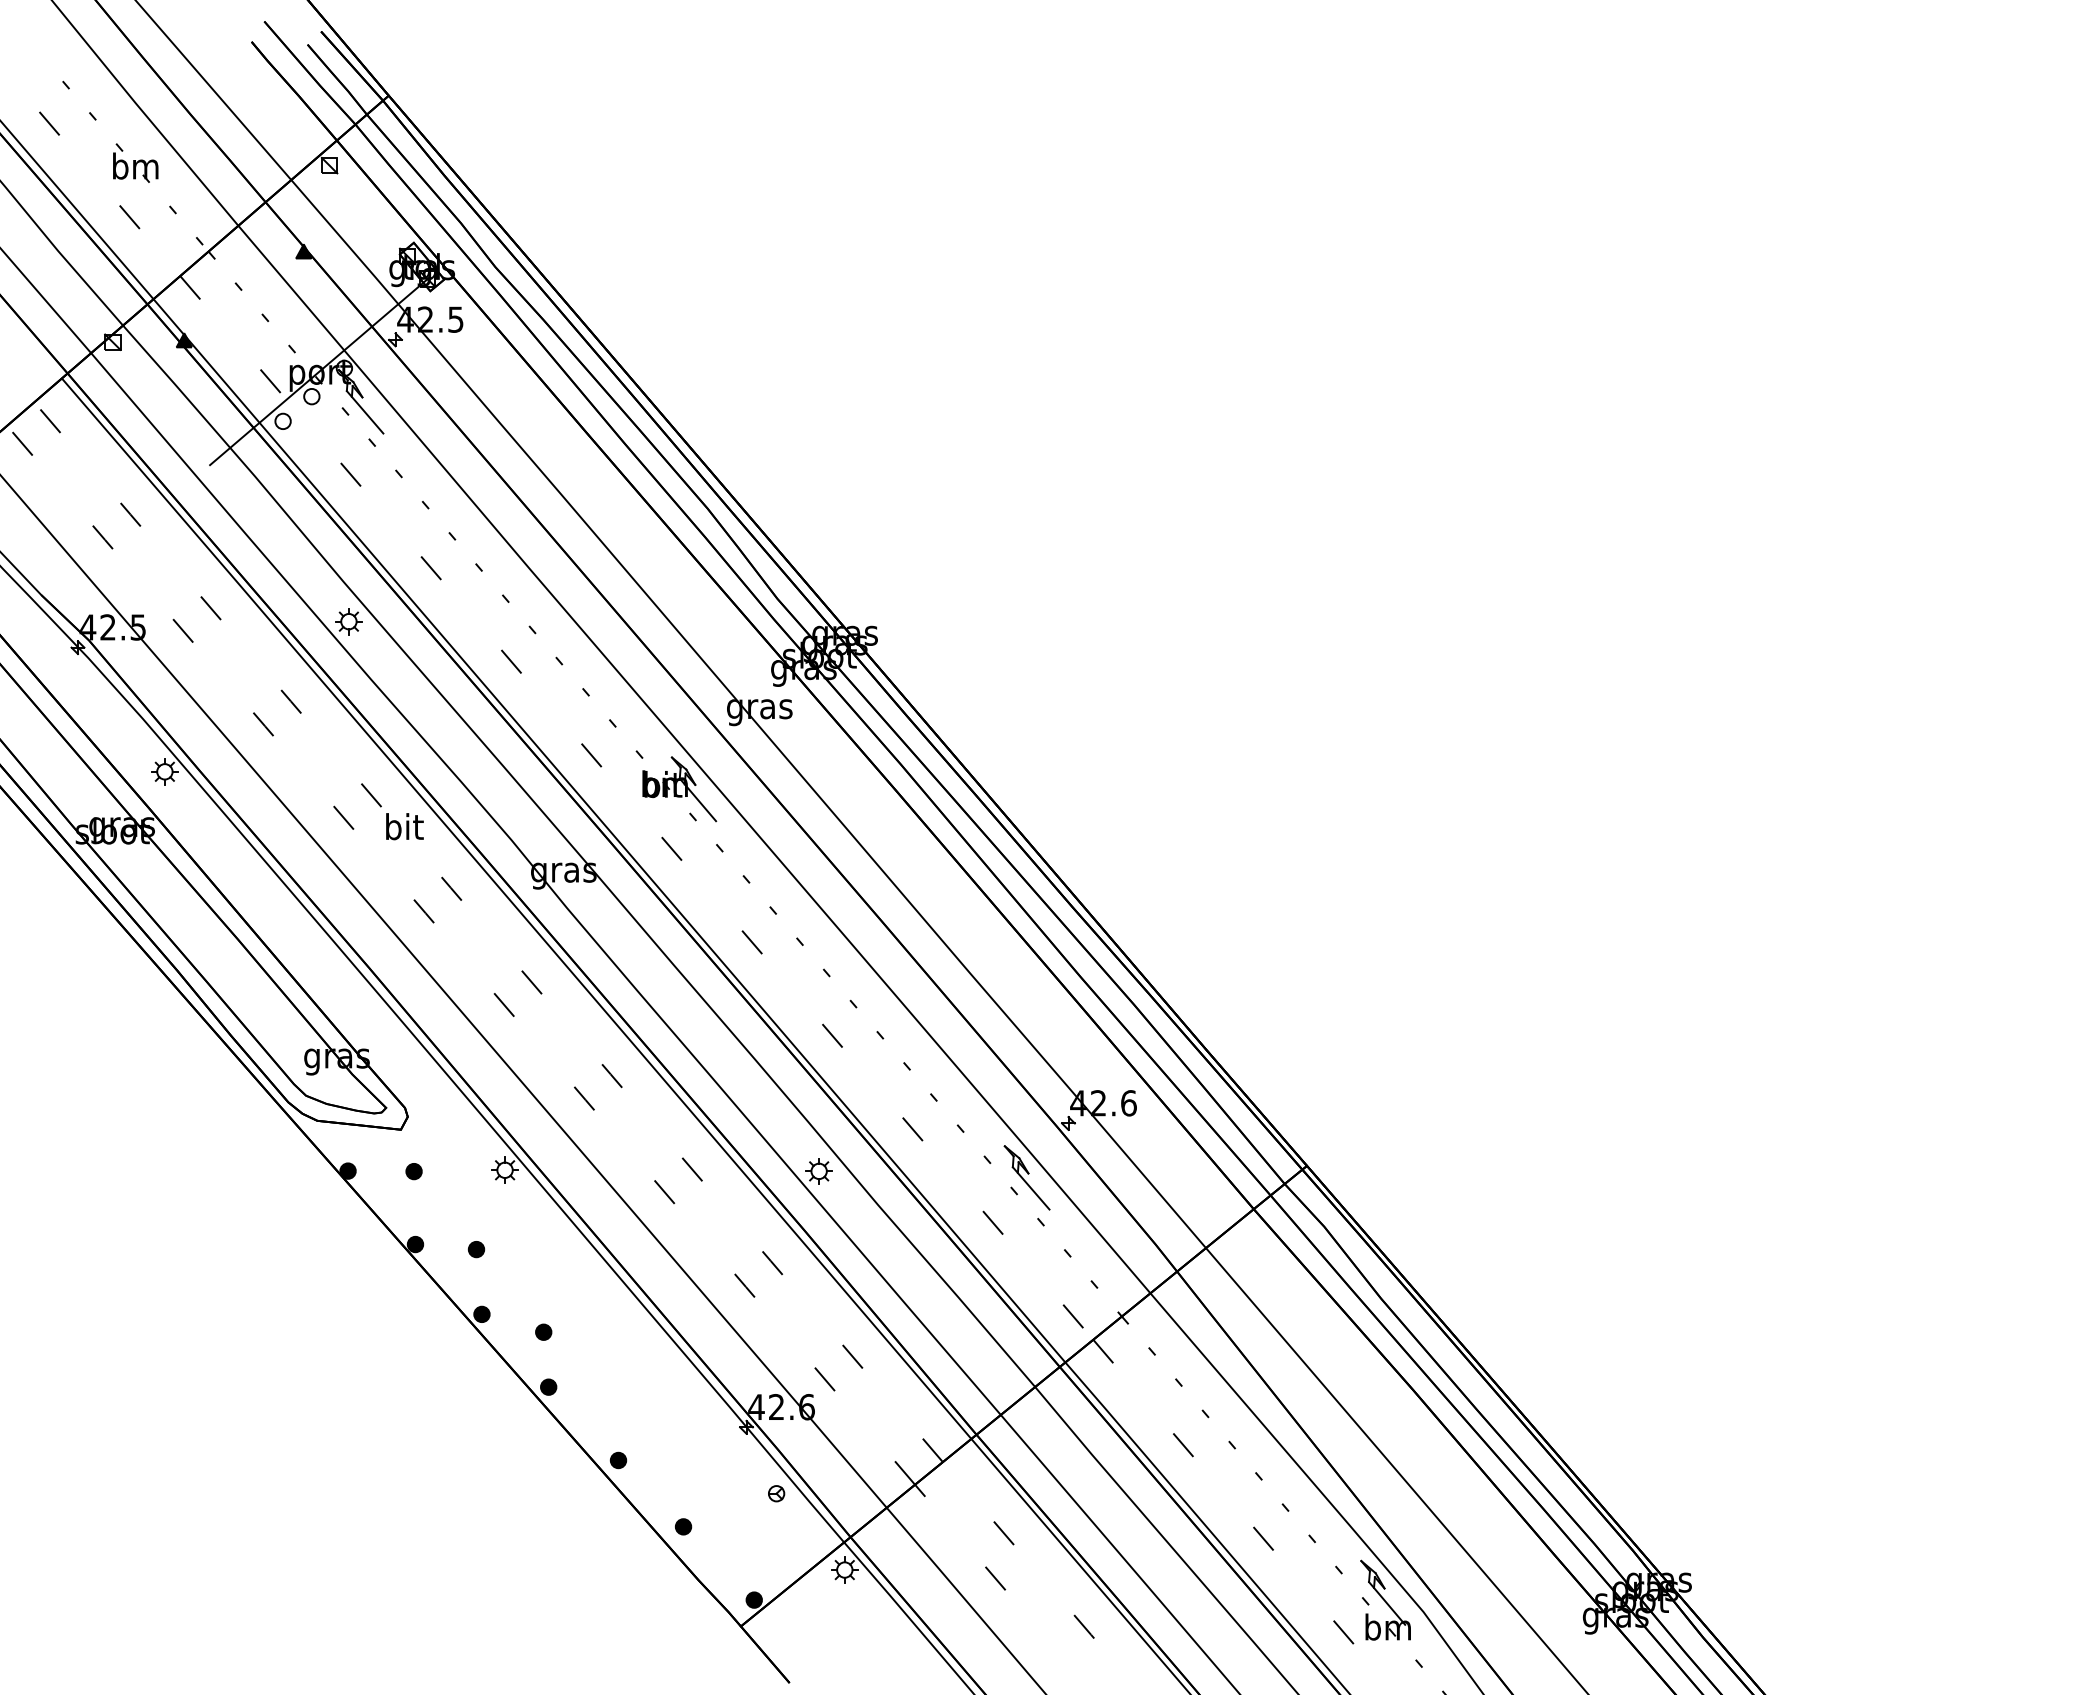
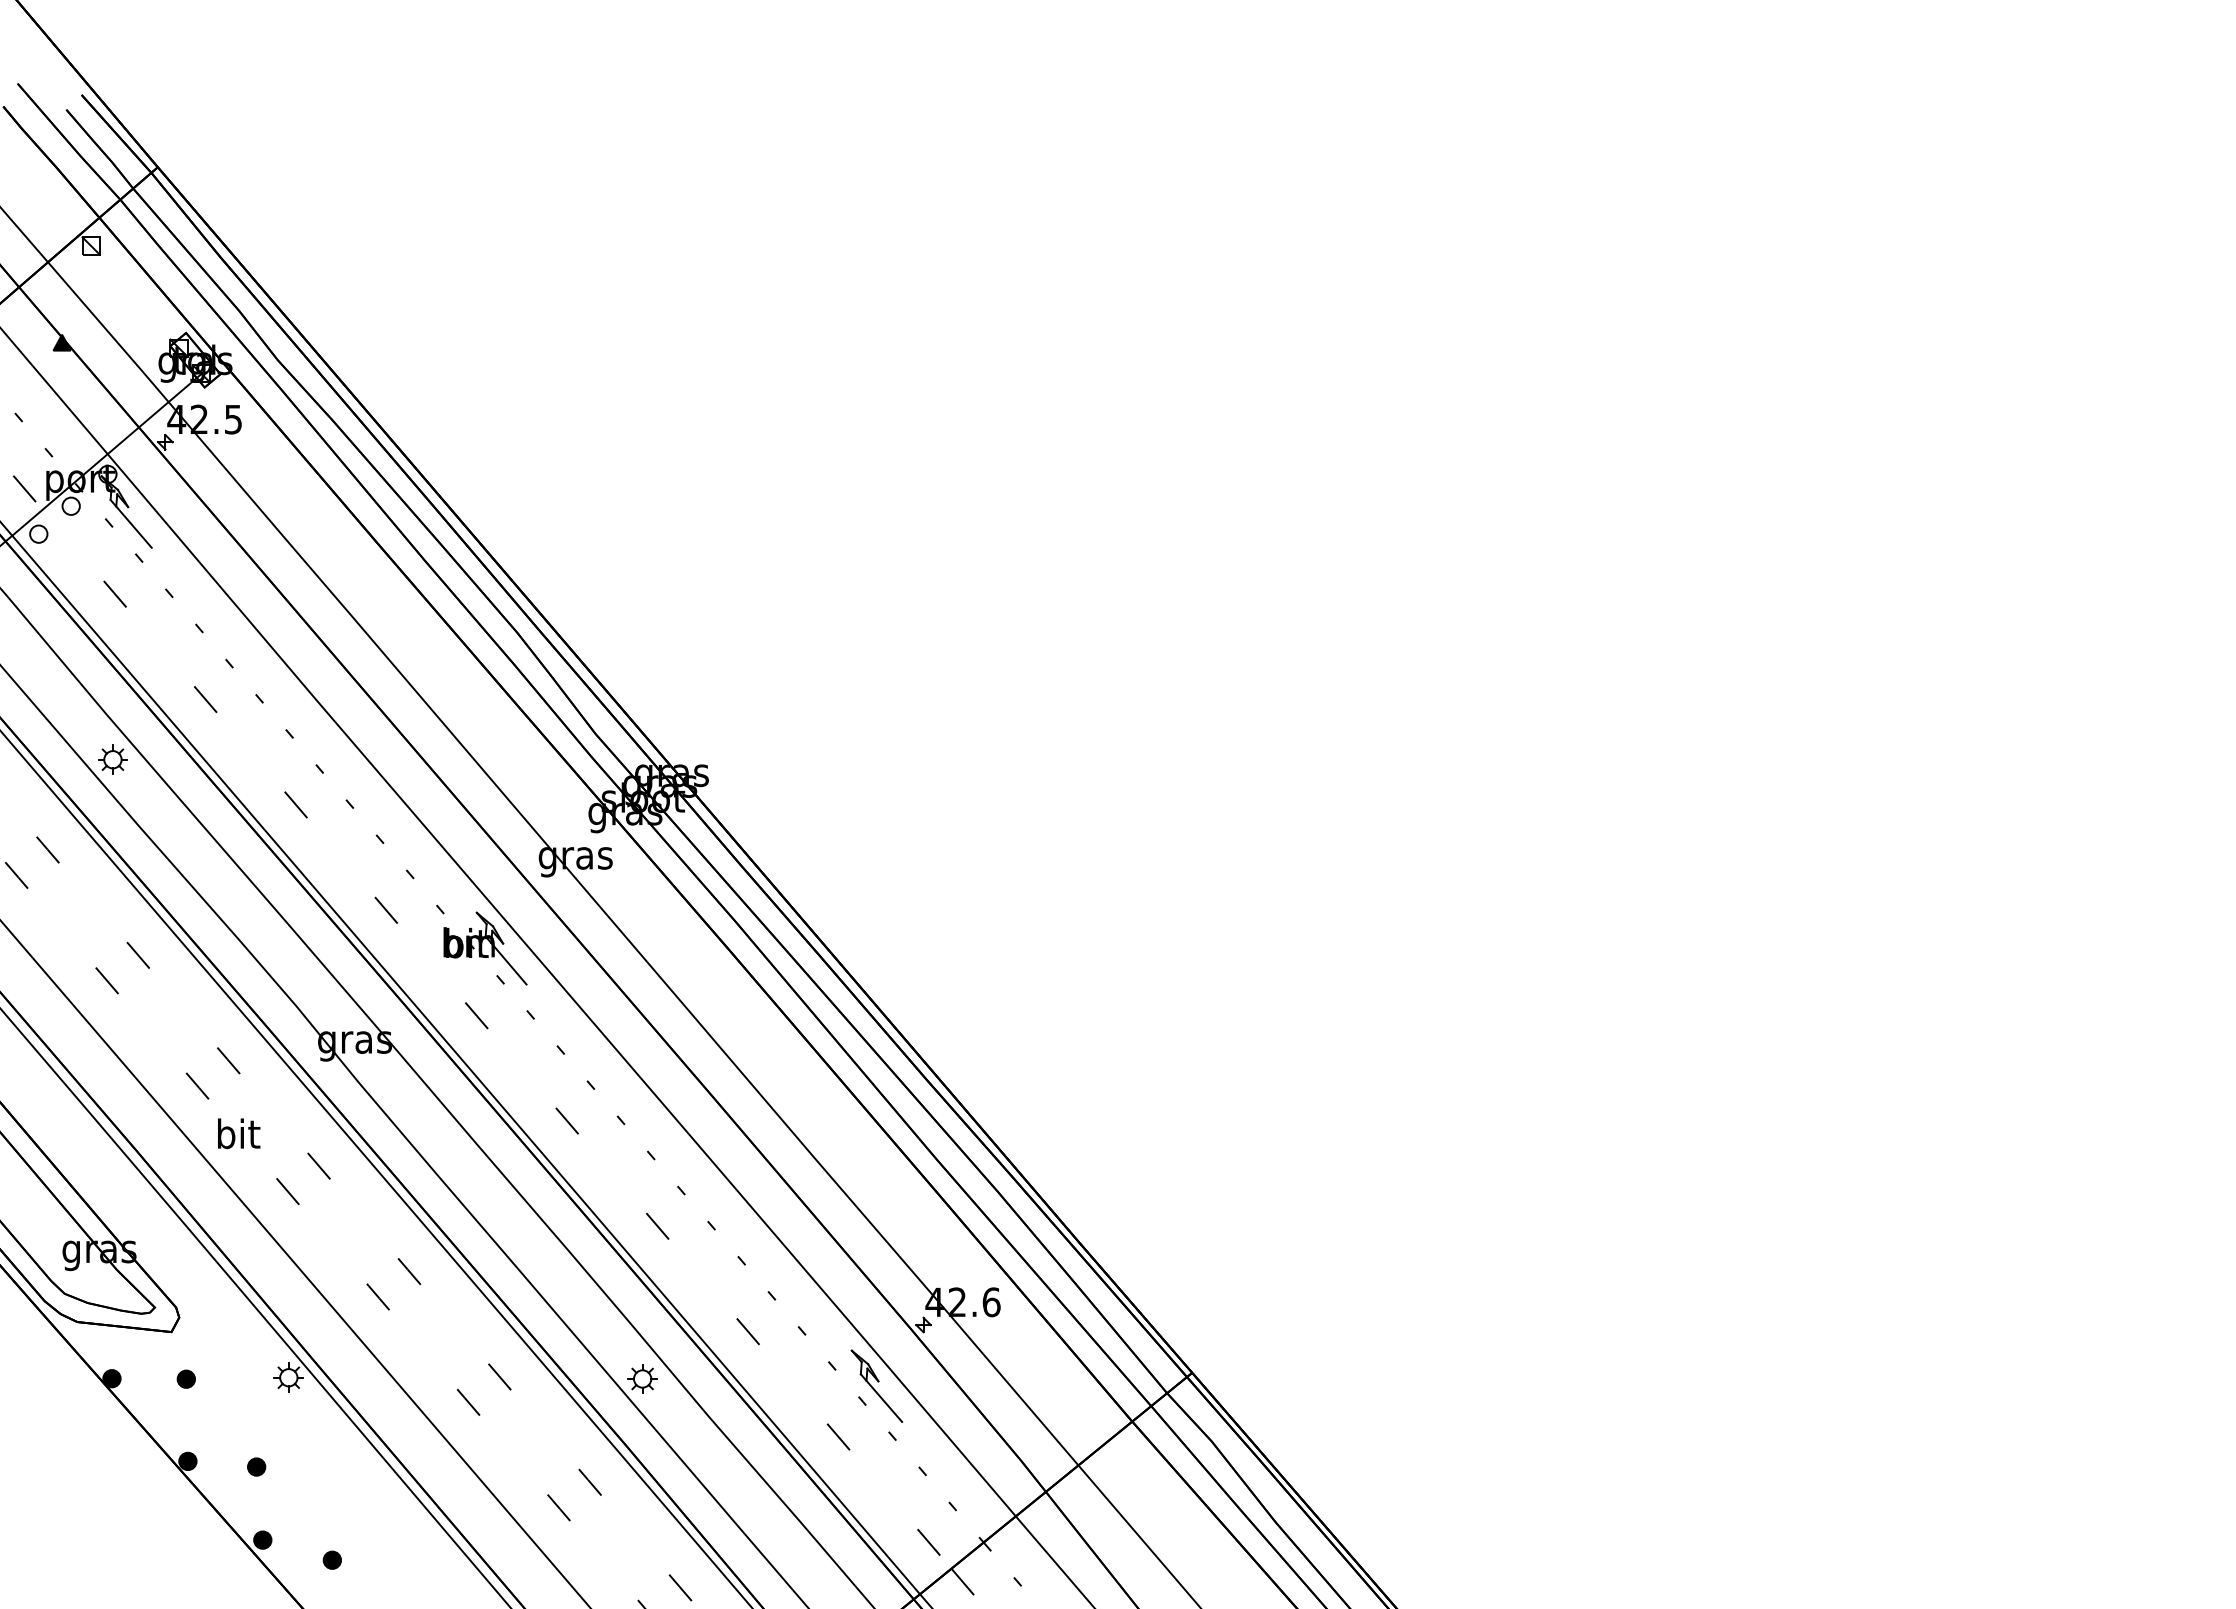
text: (404, 826) -> (238, 1133), moved

